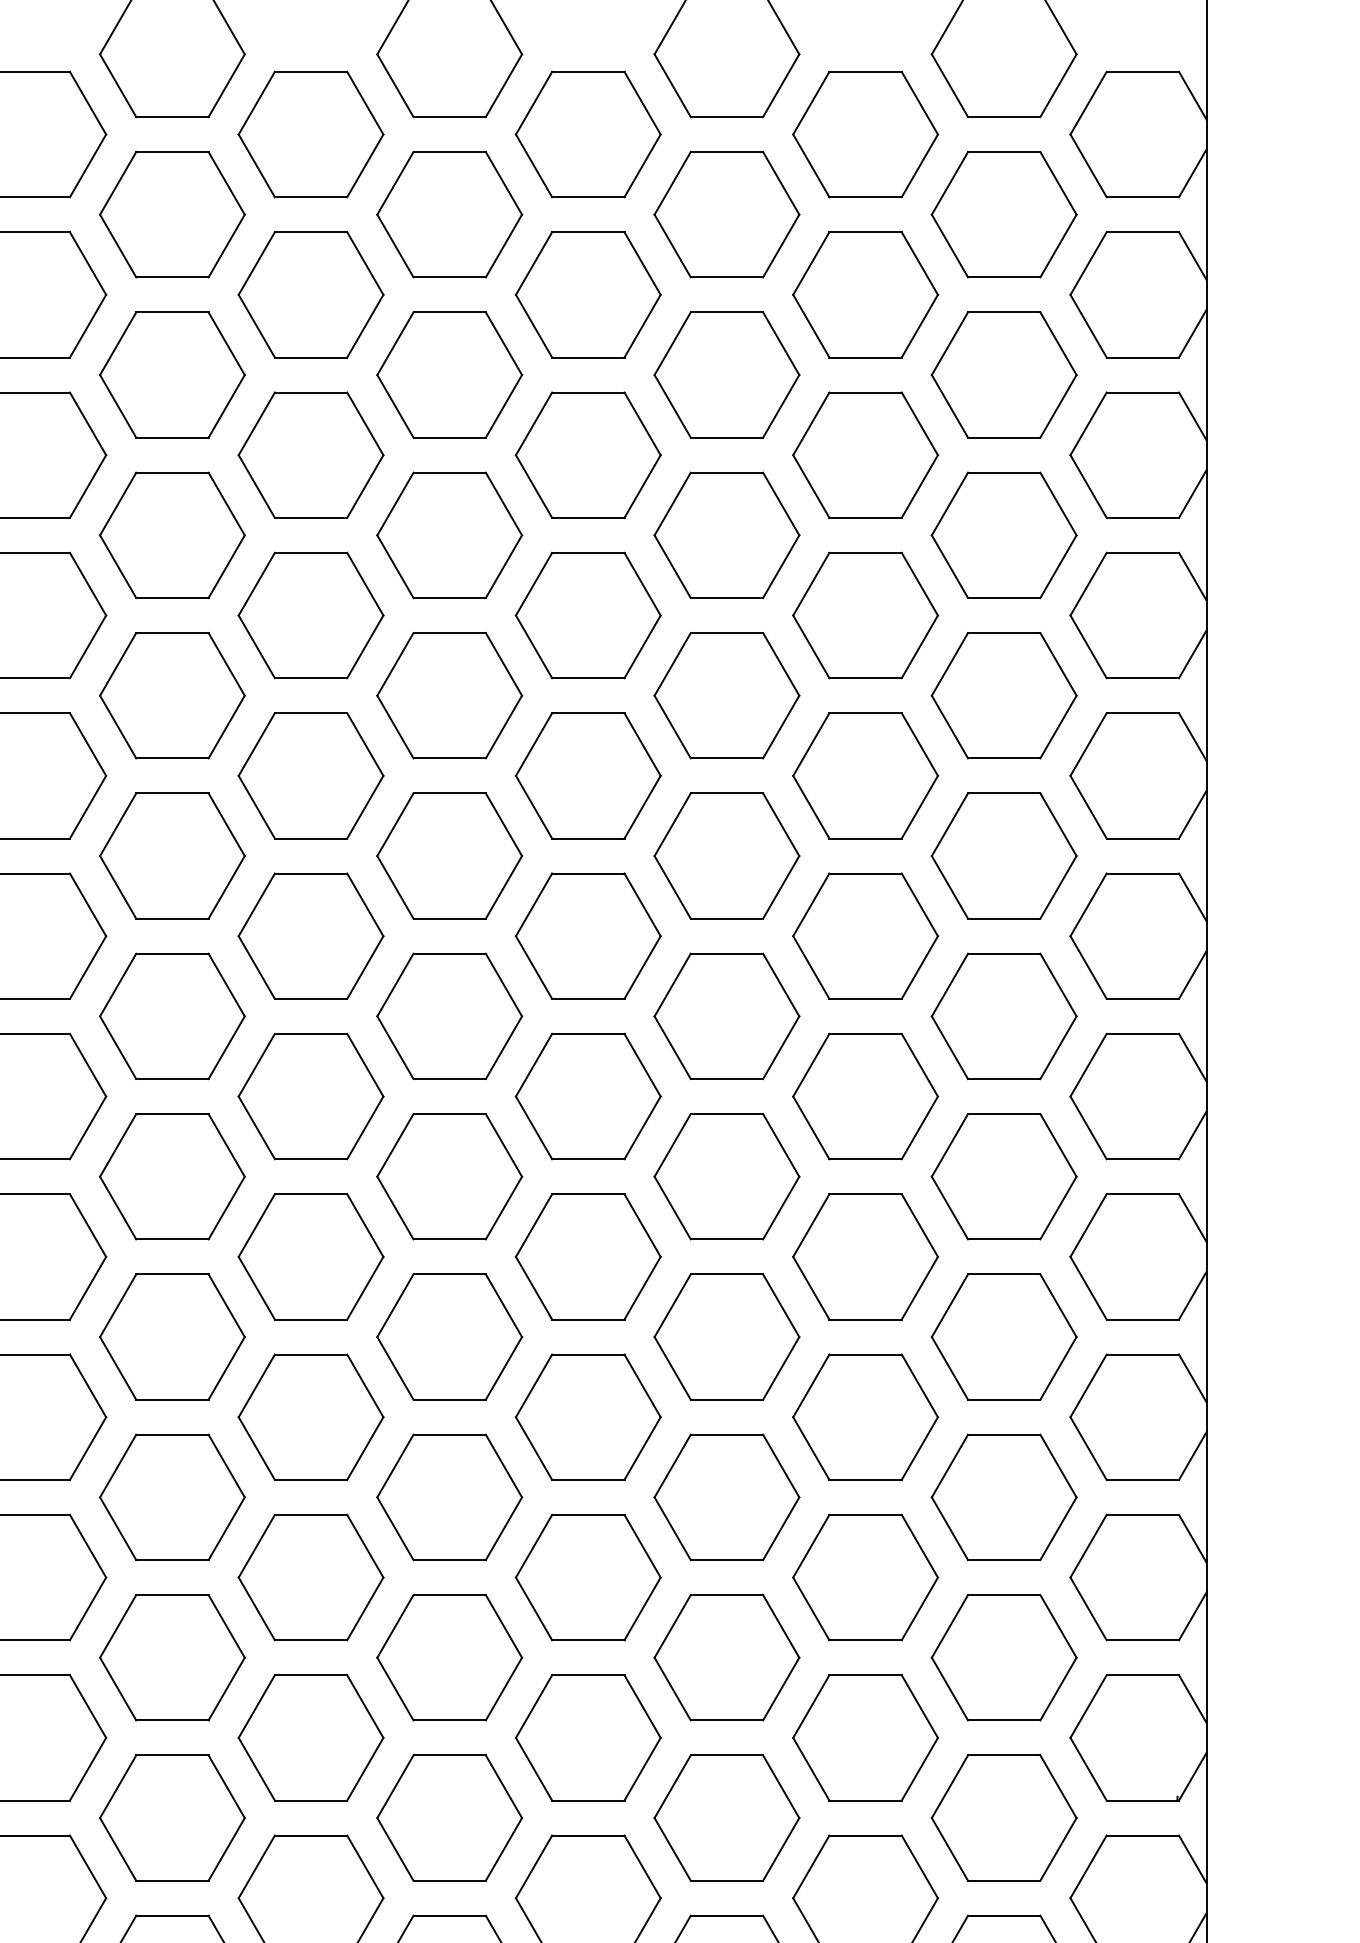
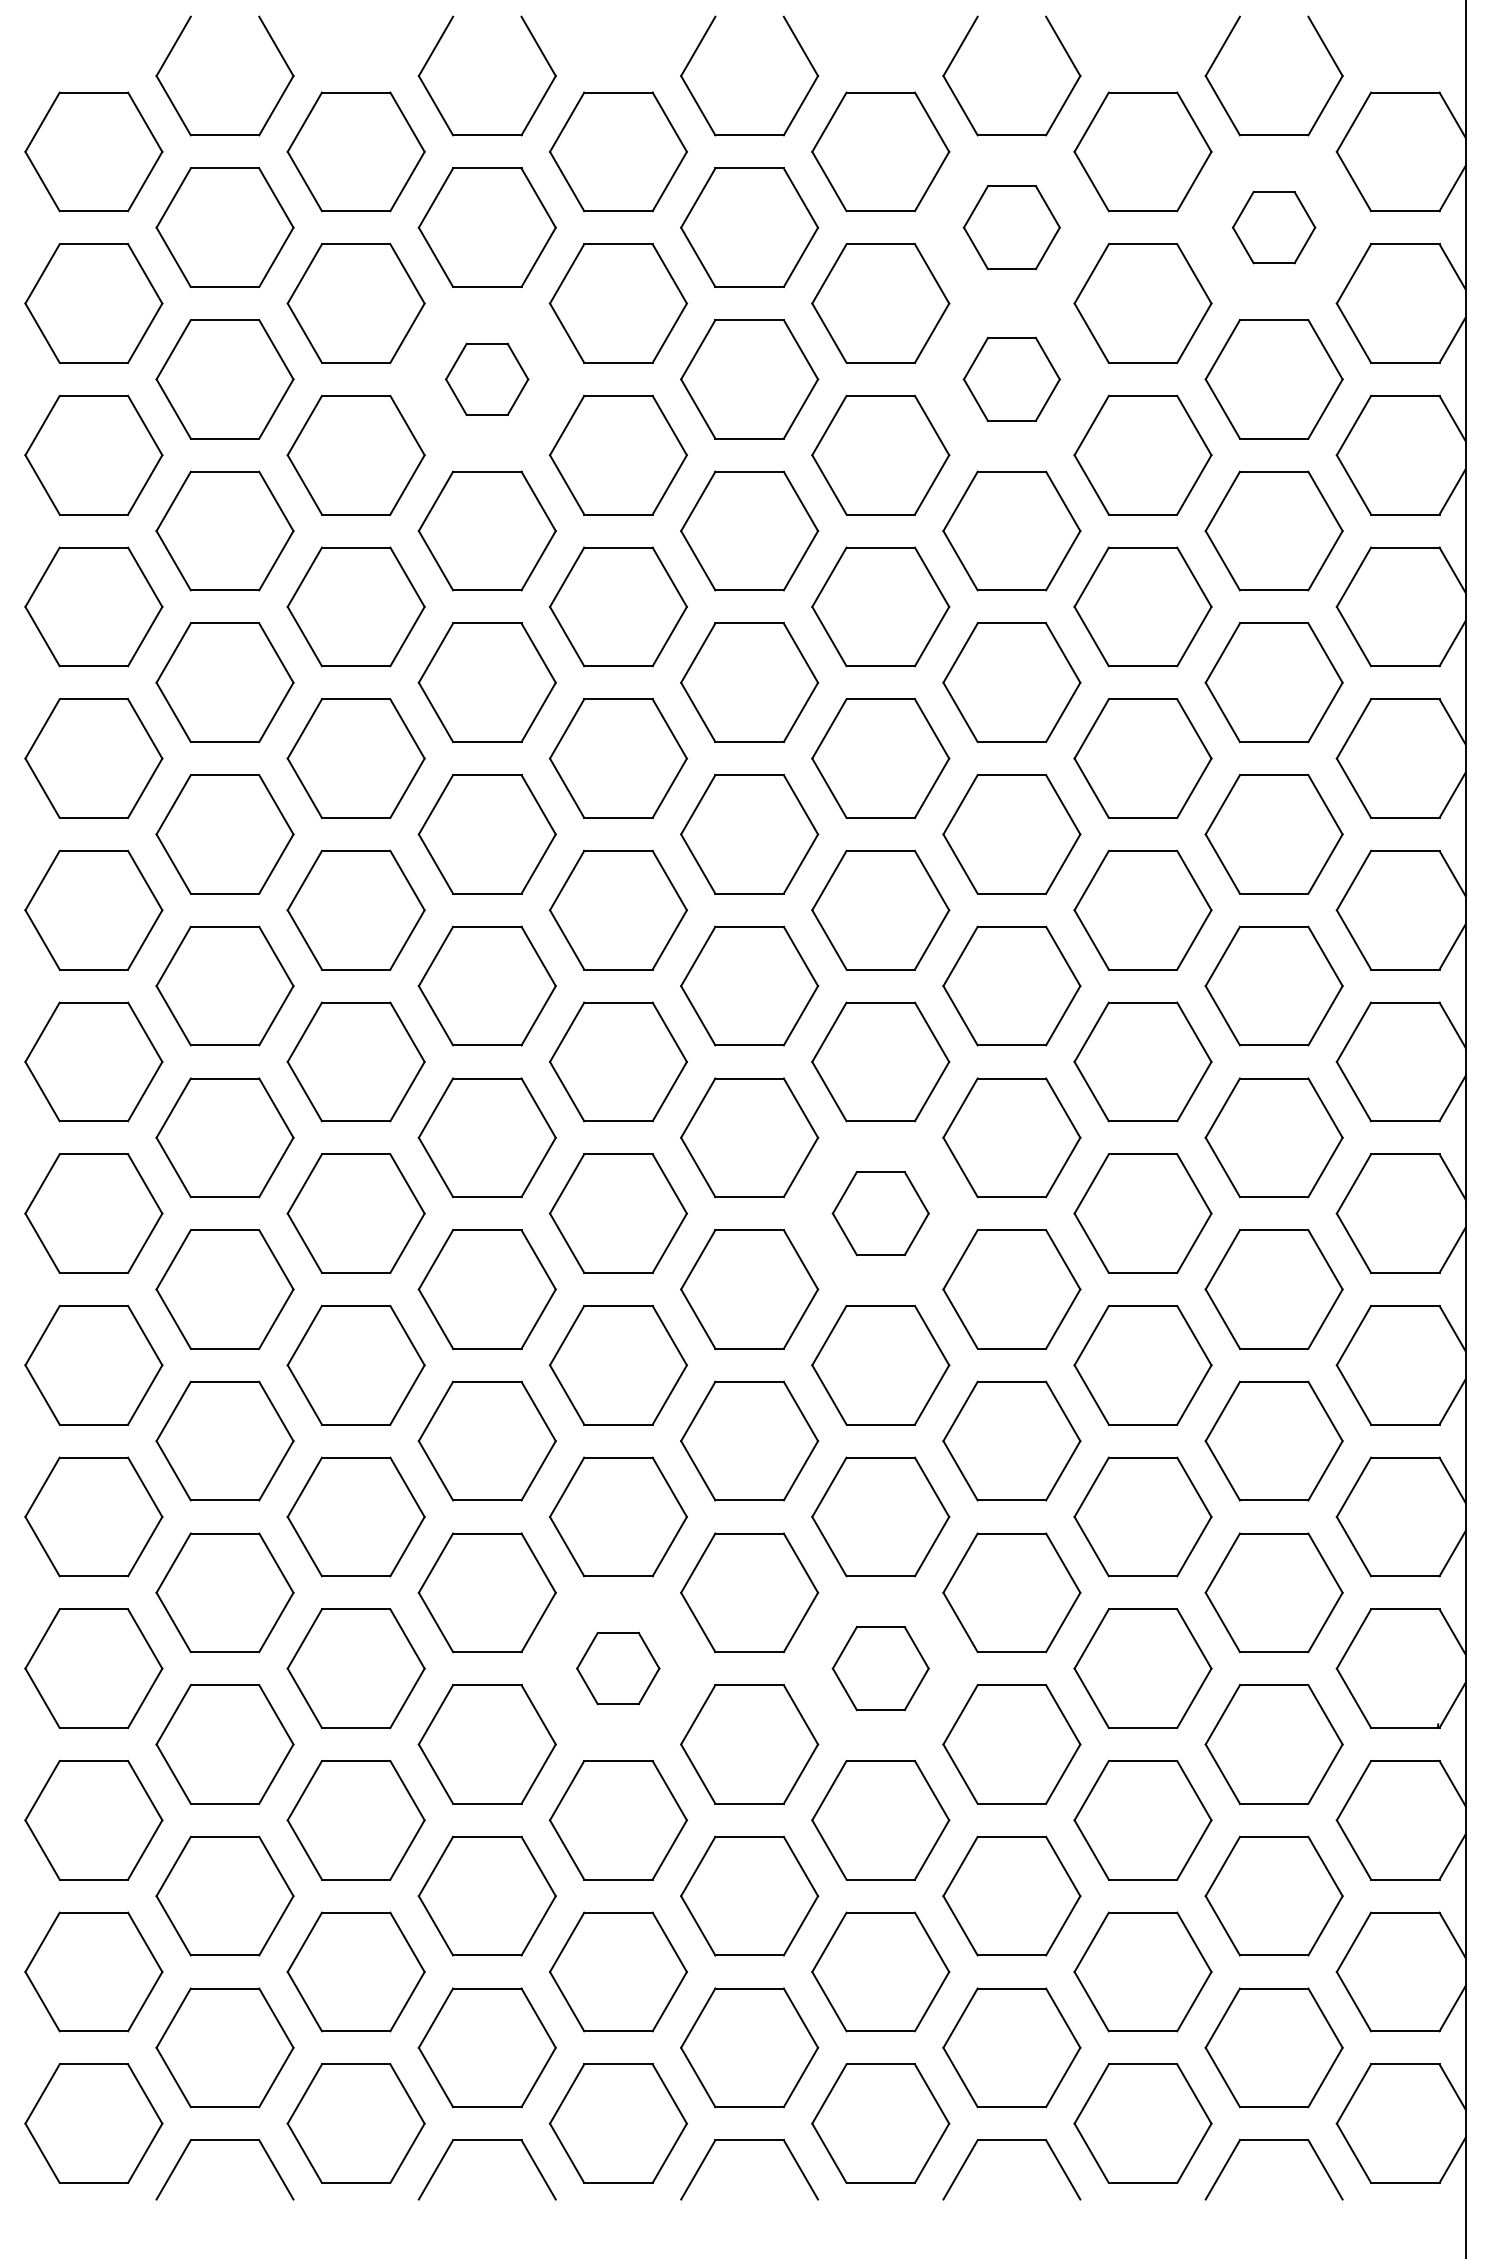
part: (726, 214) -> (1011, 227), size x0.7
part: (1003, 214) -> (1273, 227), size x0.6
part: (171, 375) -> (486, 379), size x0.6
part: (726, 375) -> (1011, 379), size x0.7
part: (588, 1256) -> (880, 1213), size x0.7
part: (310, 1737) -> (617, 1668), size x0.6
part: (588, 1737) -> (880, 1668), size x0.7

